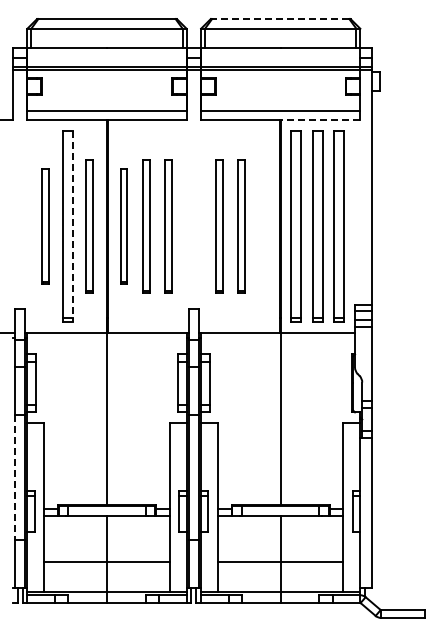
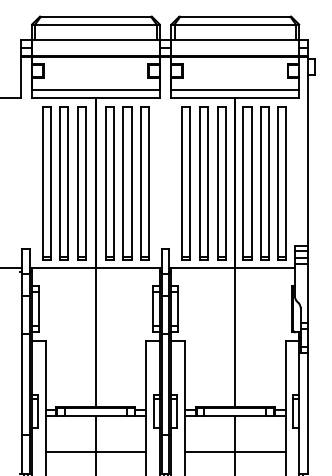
line: (280, 19) -> (235, 17), dashed -> solid
line: (320, 120) -> (267, 98), dashed -> solid
part: (45, 226) -> (46, 183), size x1.67
line: (72, 226) -> (68, 183), dashed -> solid
part: (89, 226) -> (81, 183), size x1.43
part: (123, 226) -> (109, 183), size x1.67
part: (145, 226) -> (126, 183), size x1.43
part: (168, 226) -> (145, 183), size x1.43
part: (218, 226) -> (185, 183), size x1.43
part: (240, 226) -> (203, 183), size x1.43
part: (263, 226) -> (221, 183), added
line: (15, 477) -> (22, 384), dashed -> solid

